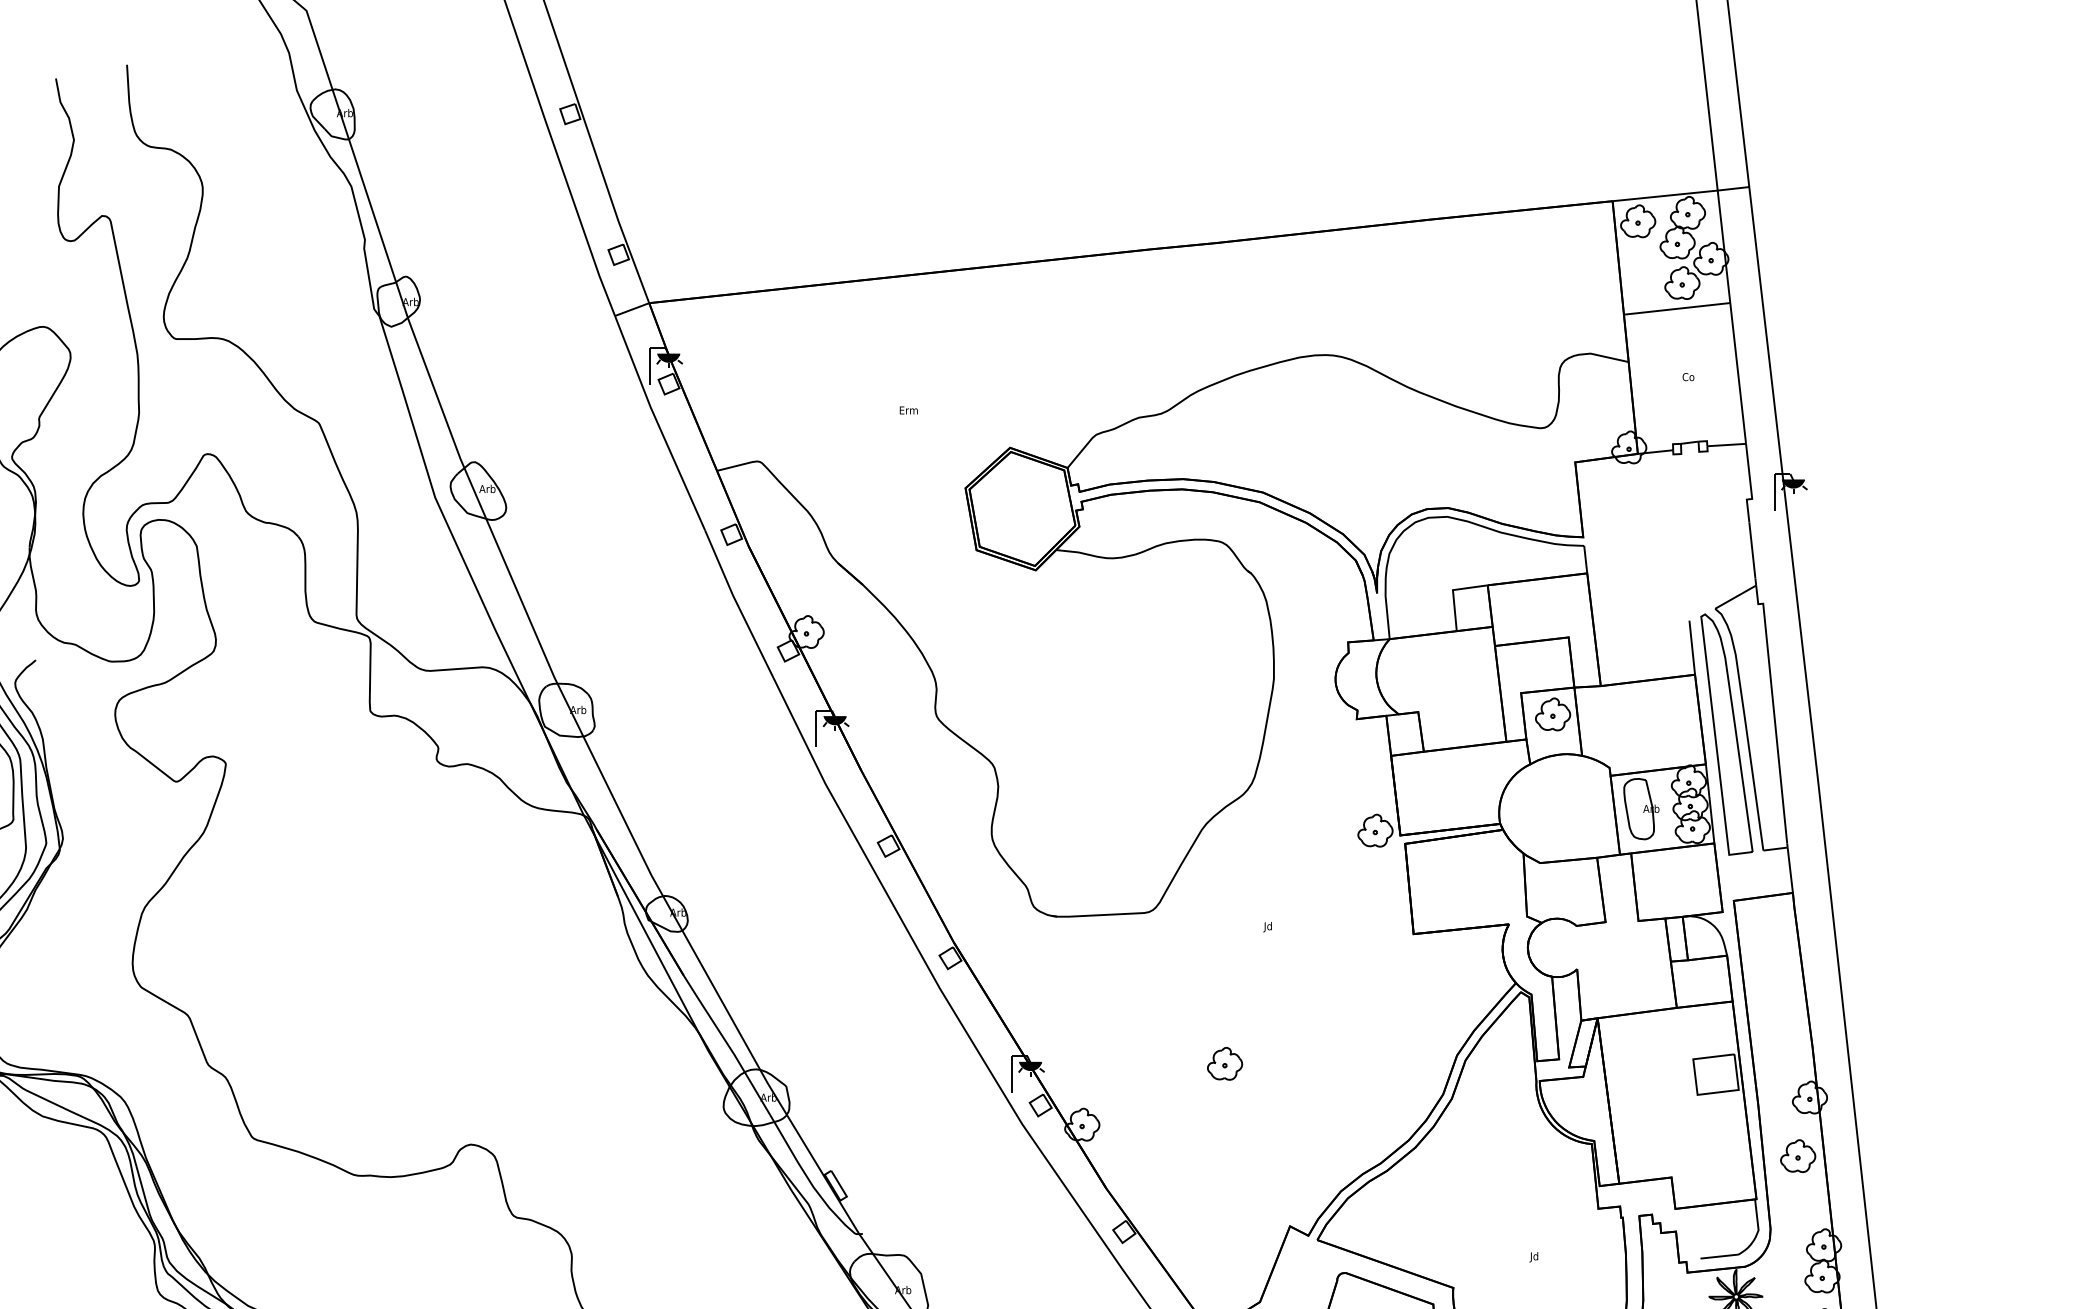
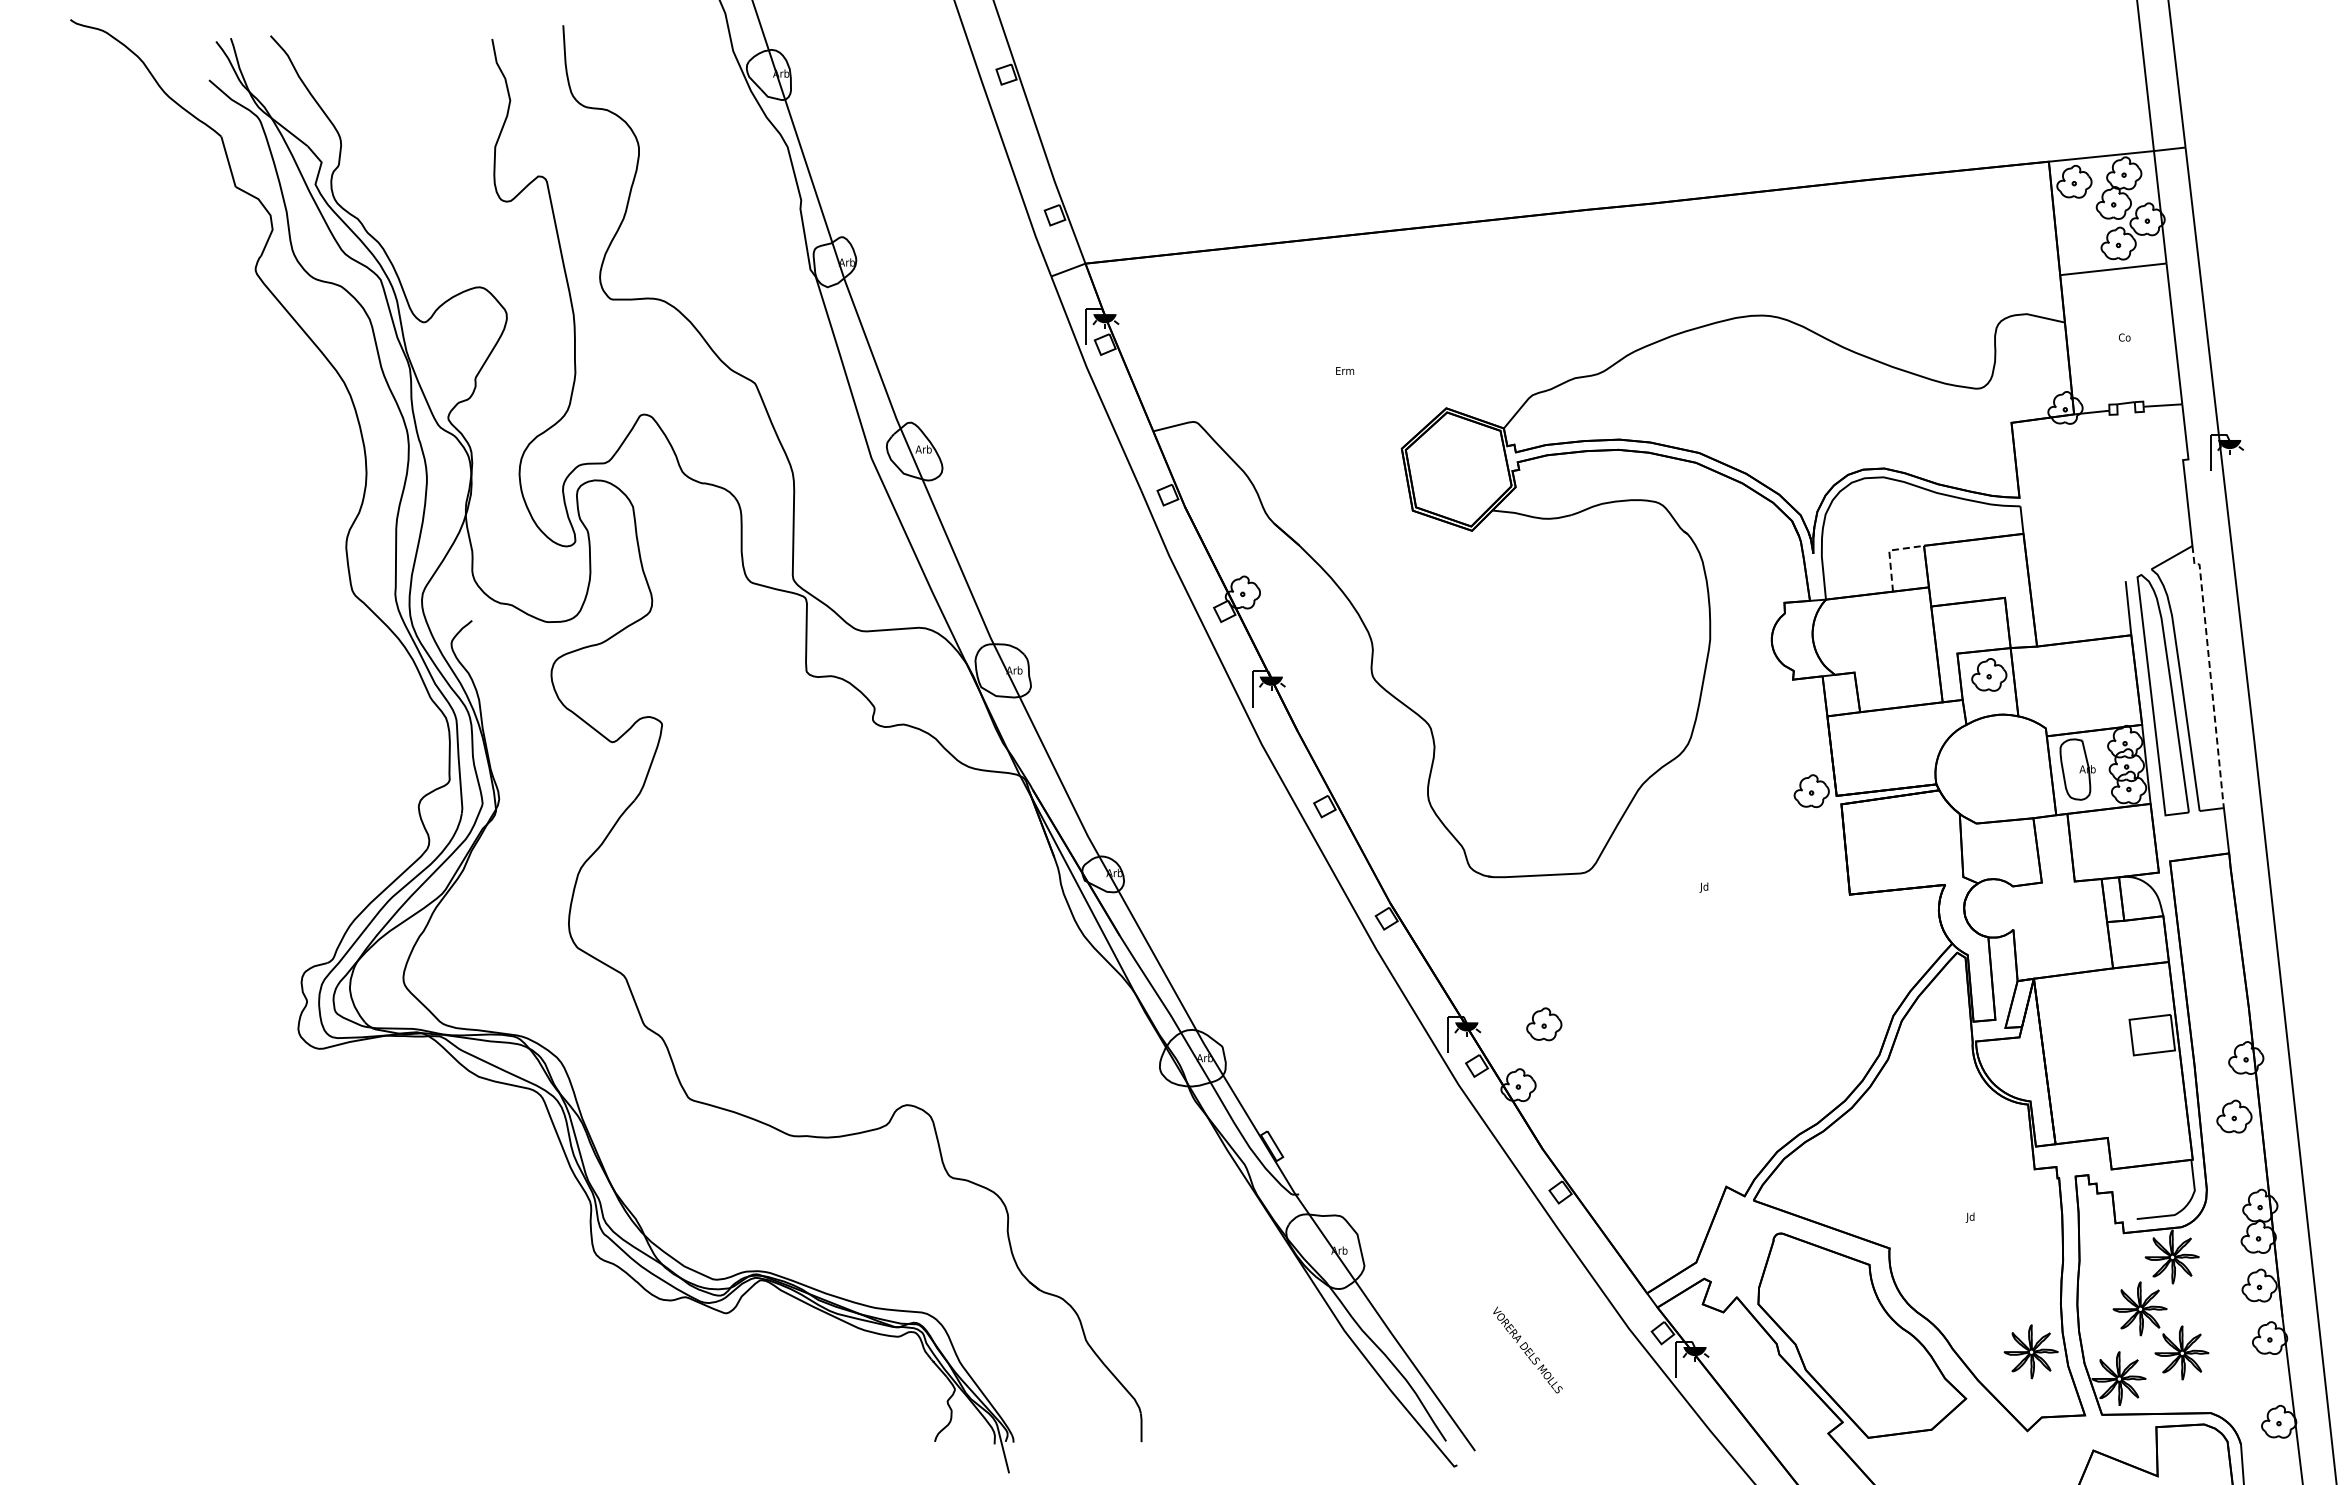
line: (1453, 592) -> (1889, 552), solid -> dashed
line: (1774, 711) -> (2210, 671), solid -> dashed
part: (1225, 1064) -> (1544, 1024), moved

